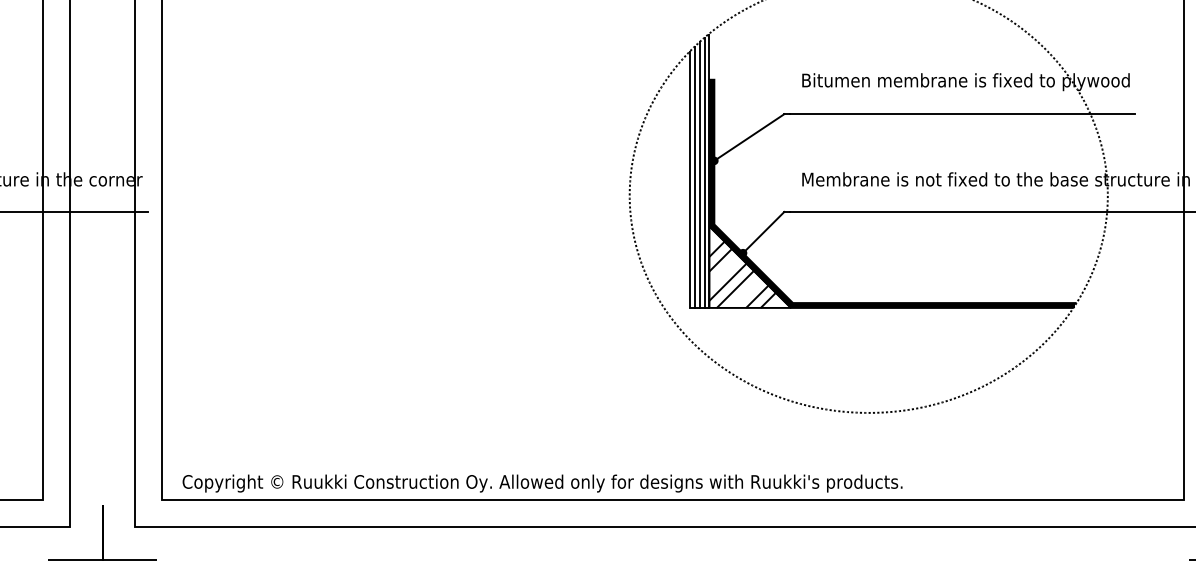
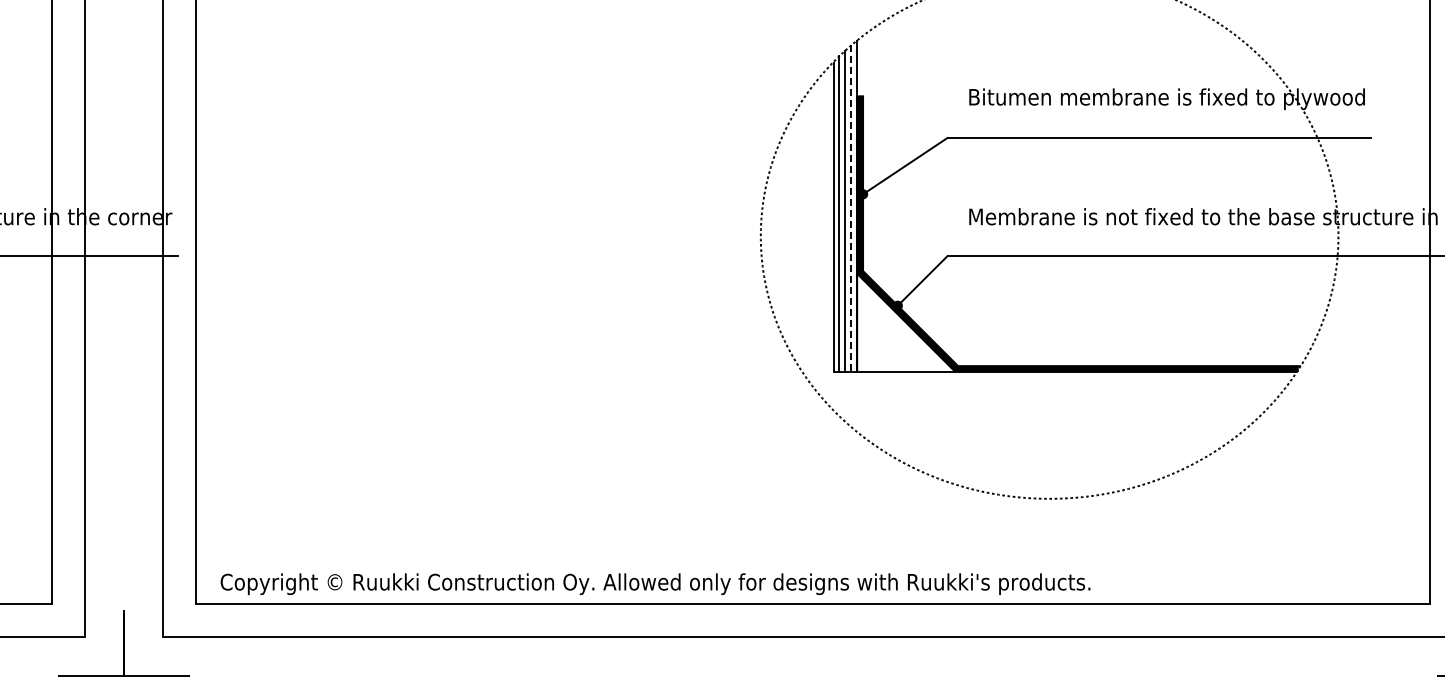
line: (704, 173) -> (851, 209), solid -> dashed
hatch: (750, 267) -> (906, 323), removed

